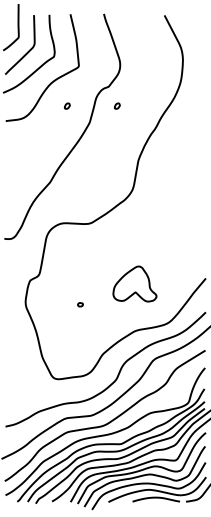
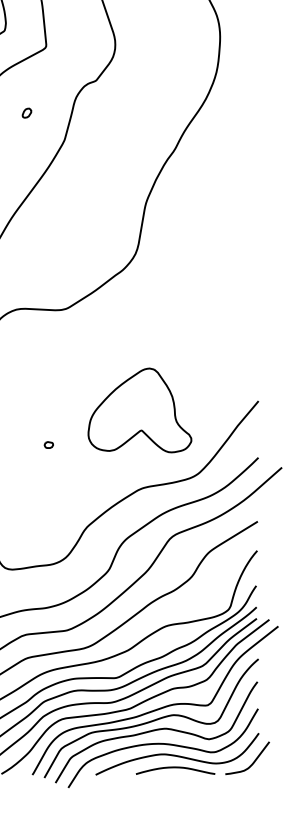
part: (116, 105) -> (109, 112), removed
part: (134, 283) -> (139, 409), size x1.43

